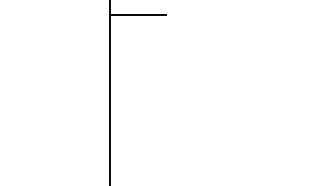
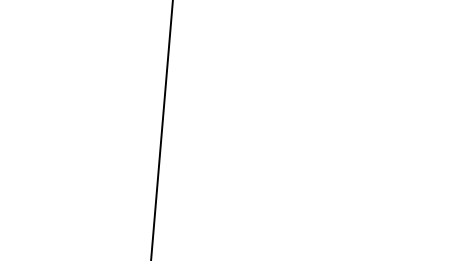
line: (137, 15) -> (211, 33), removed

